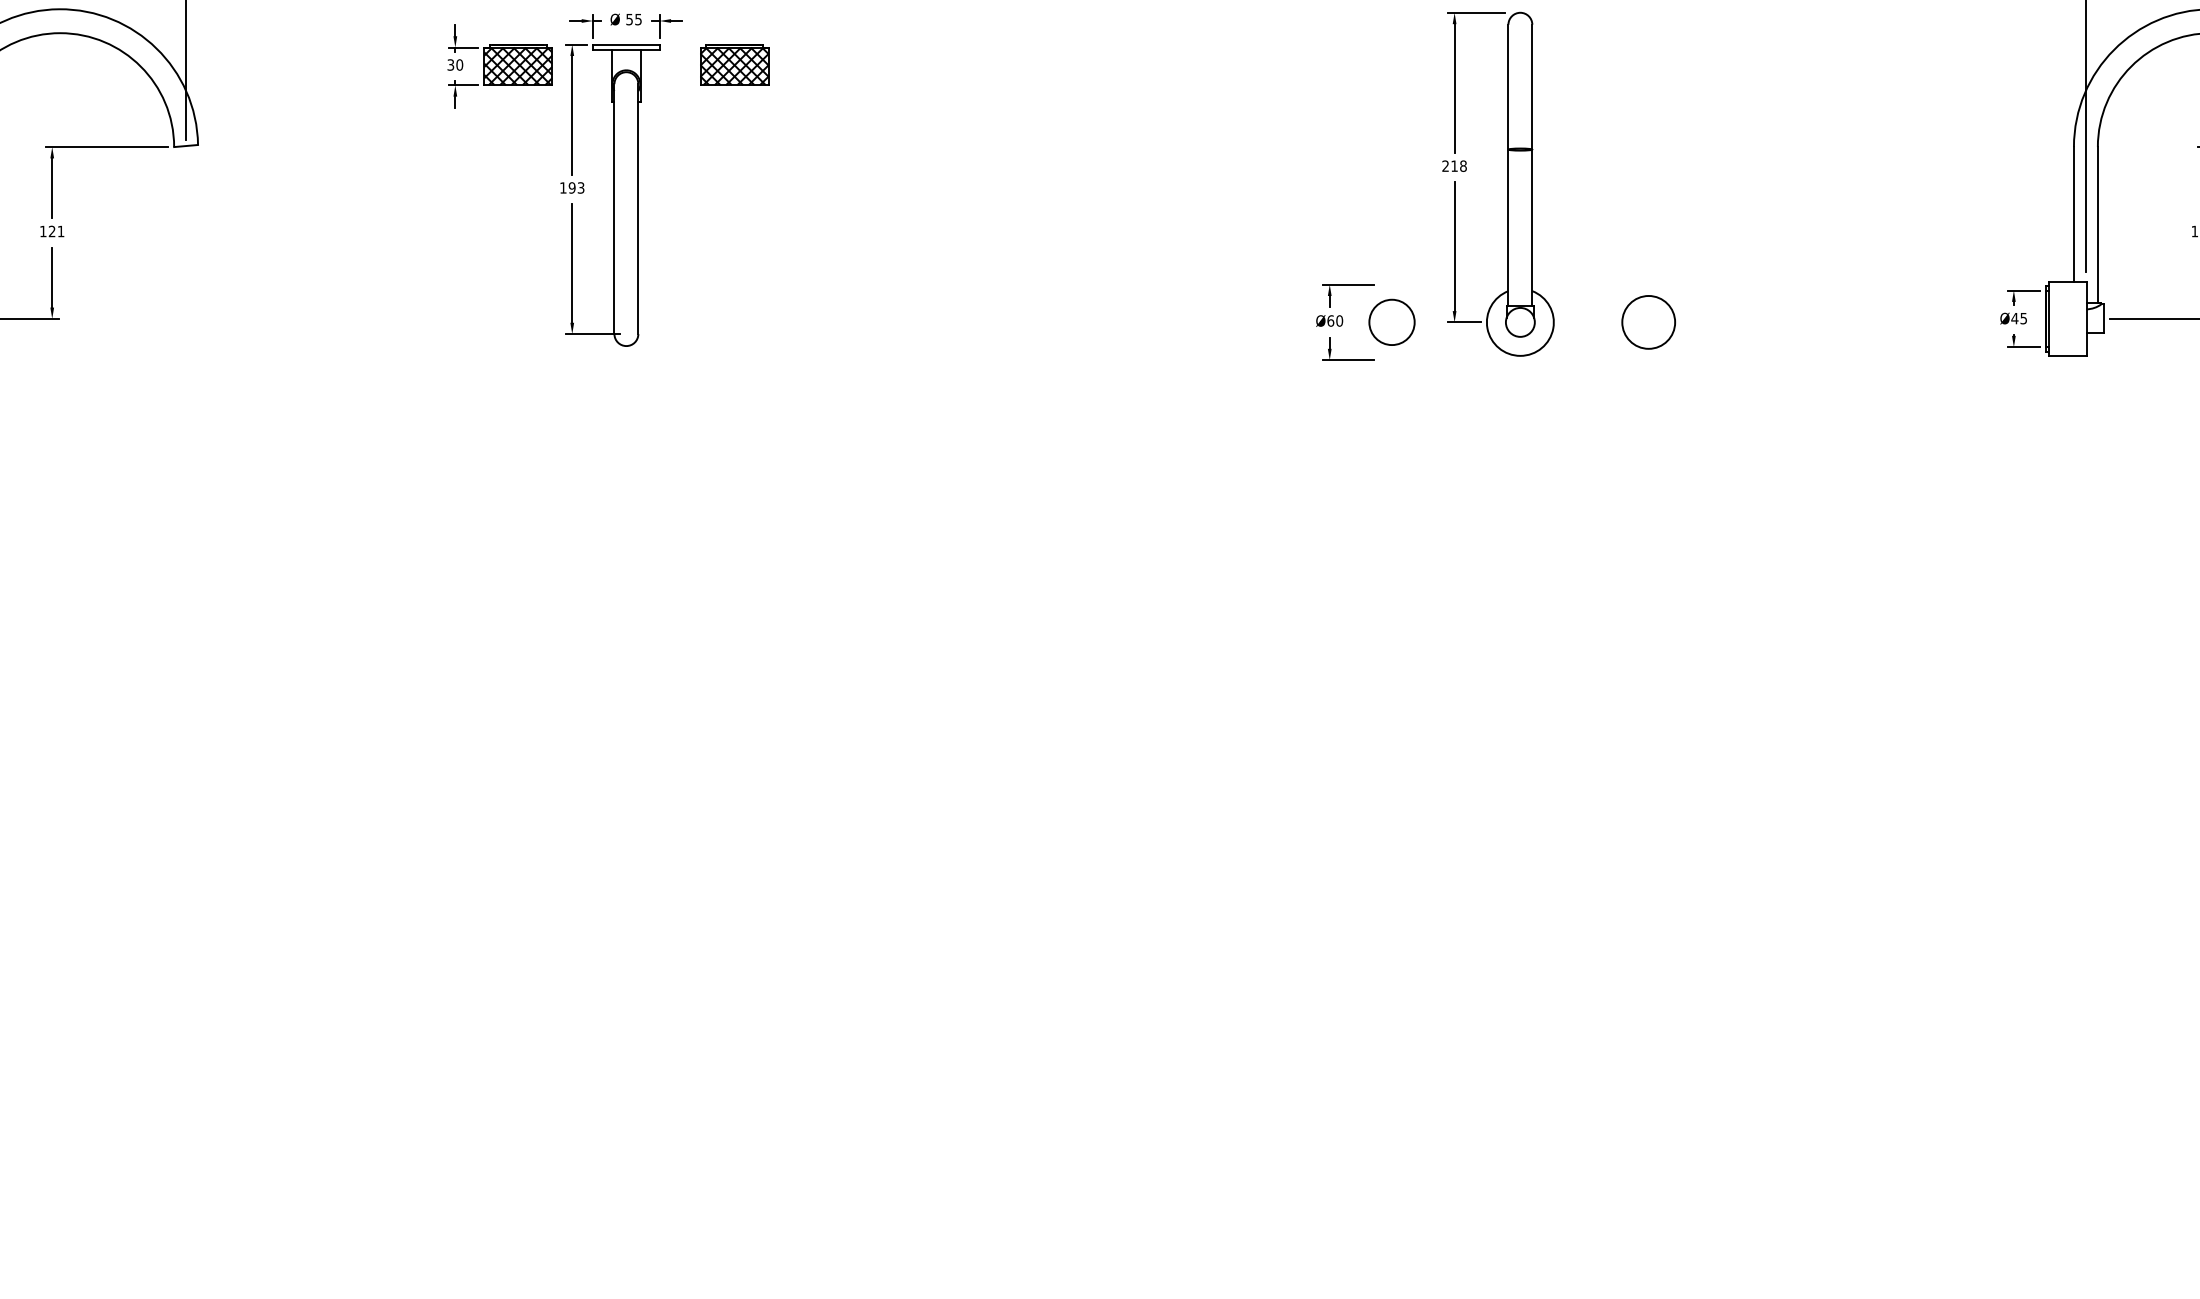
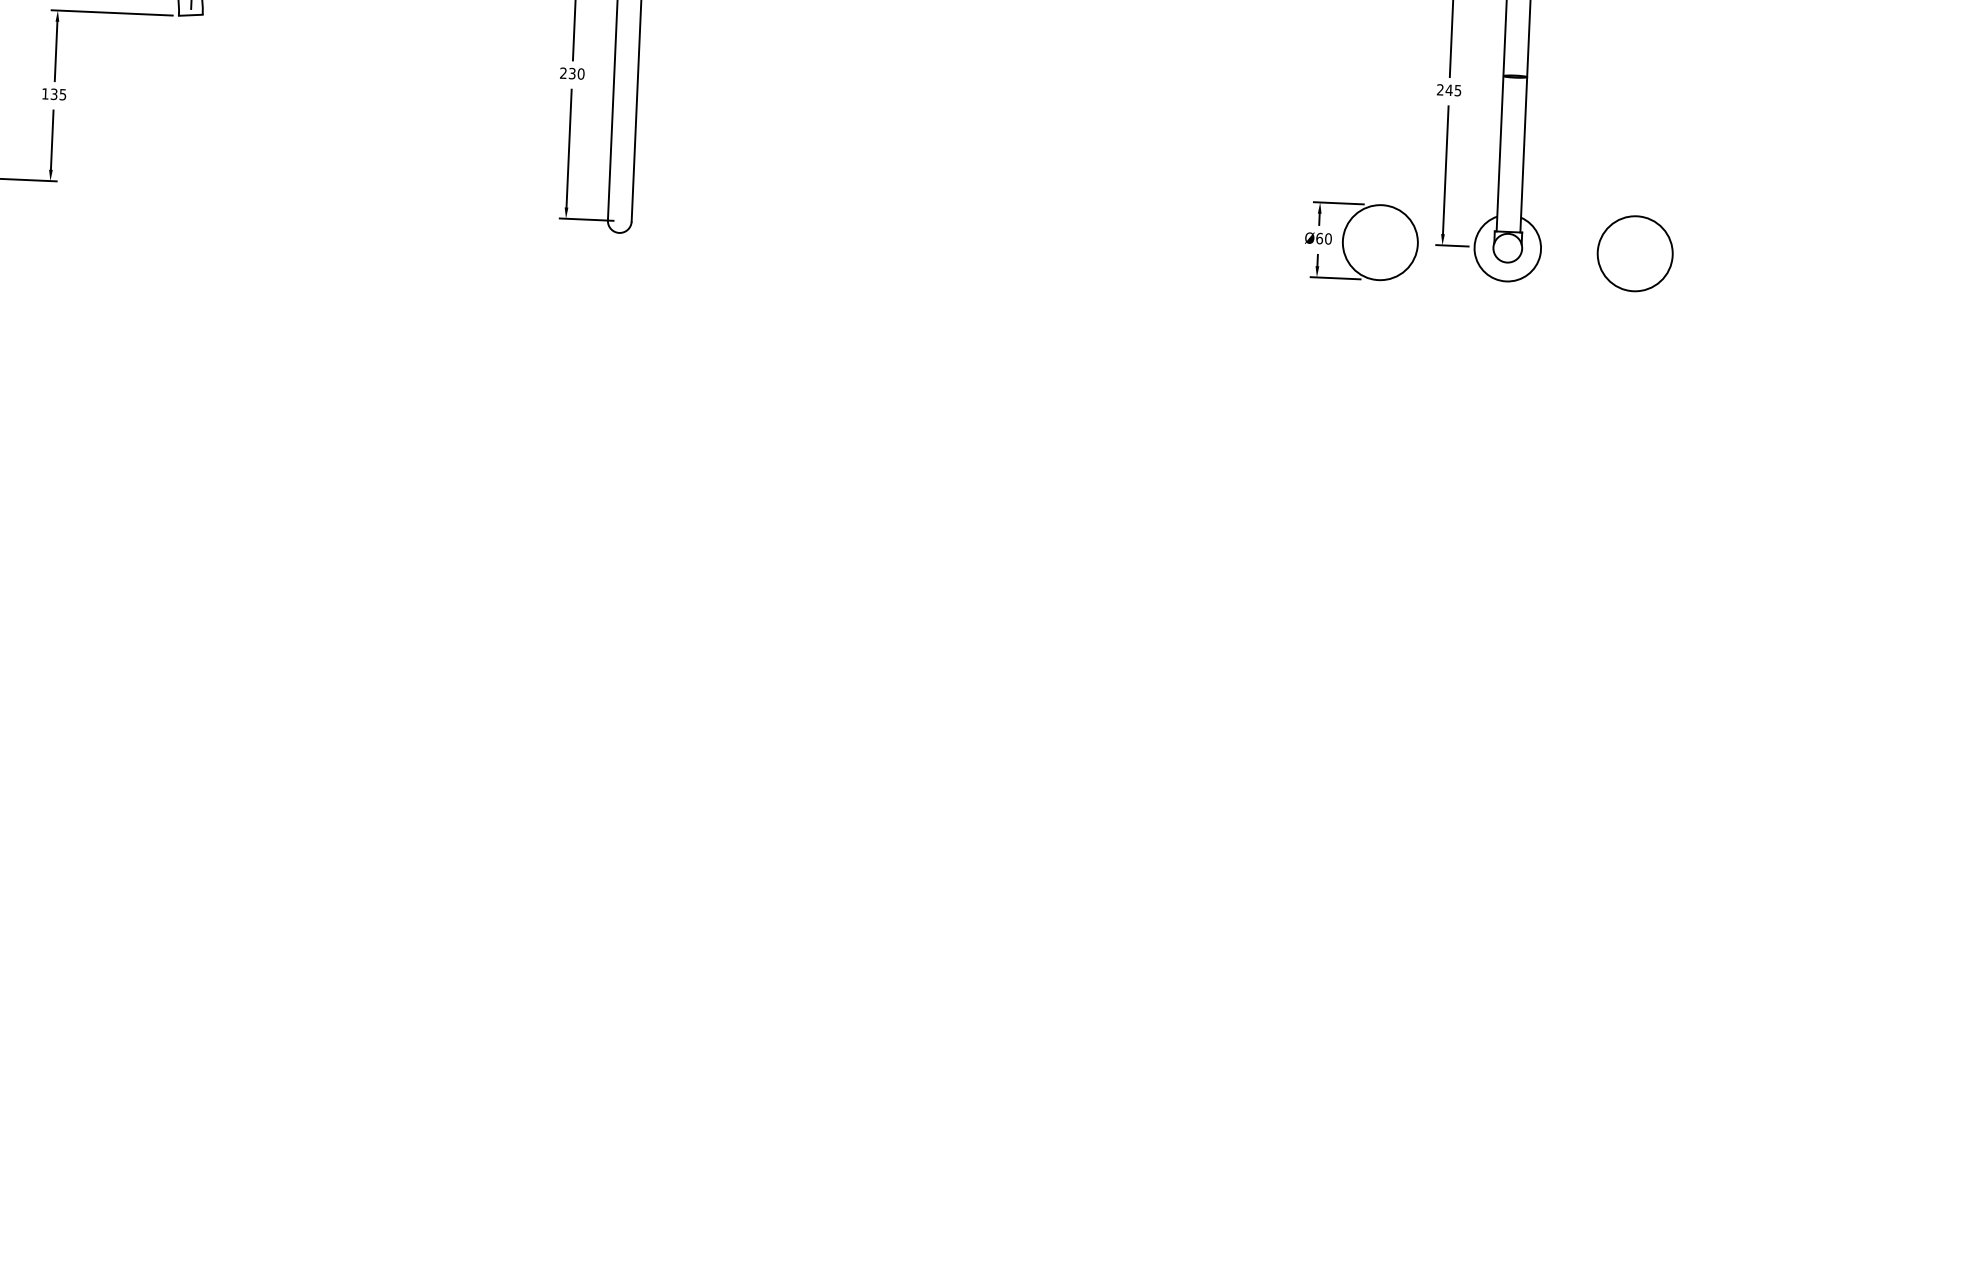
text: (1458, 165) -> (1453, 89), 218 -> 245
text: (572, 187) -> (572, 73), 193 -> 230
text: (56, 231) -> (58, 94), 121 -> 135
circle: (1391, 322) -> (1379, 242), size x1.67
circle: (1648, 322) -> (1634, 253), size x1.43

